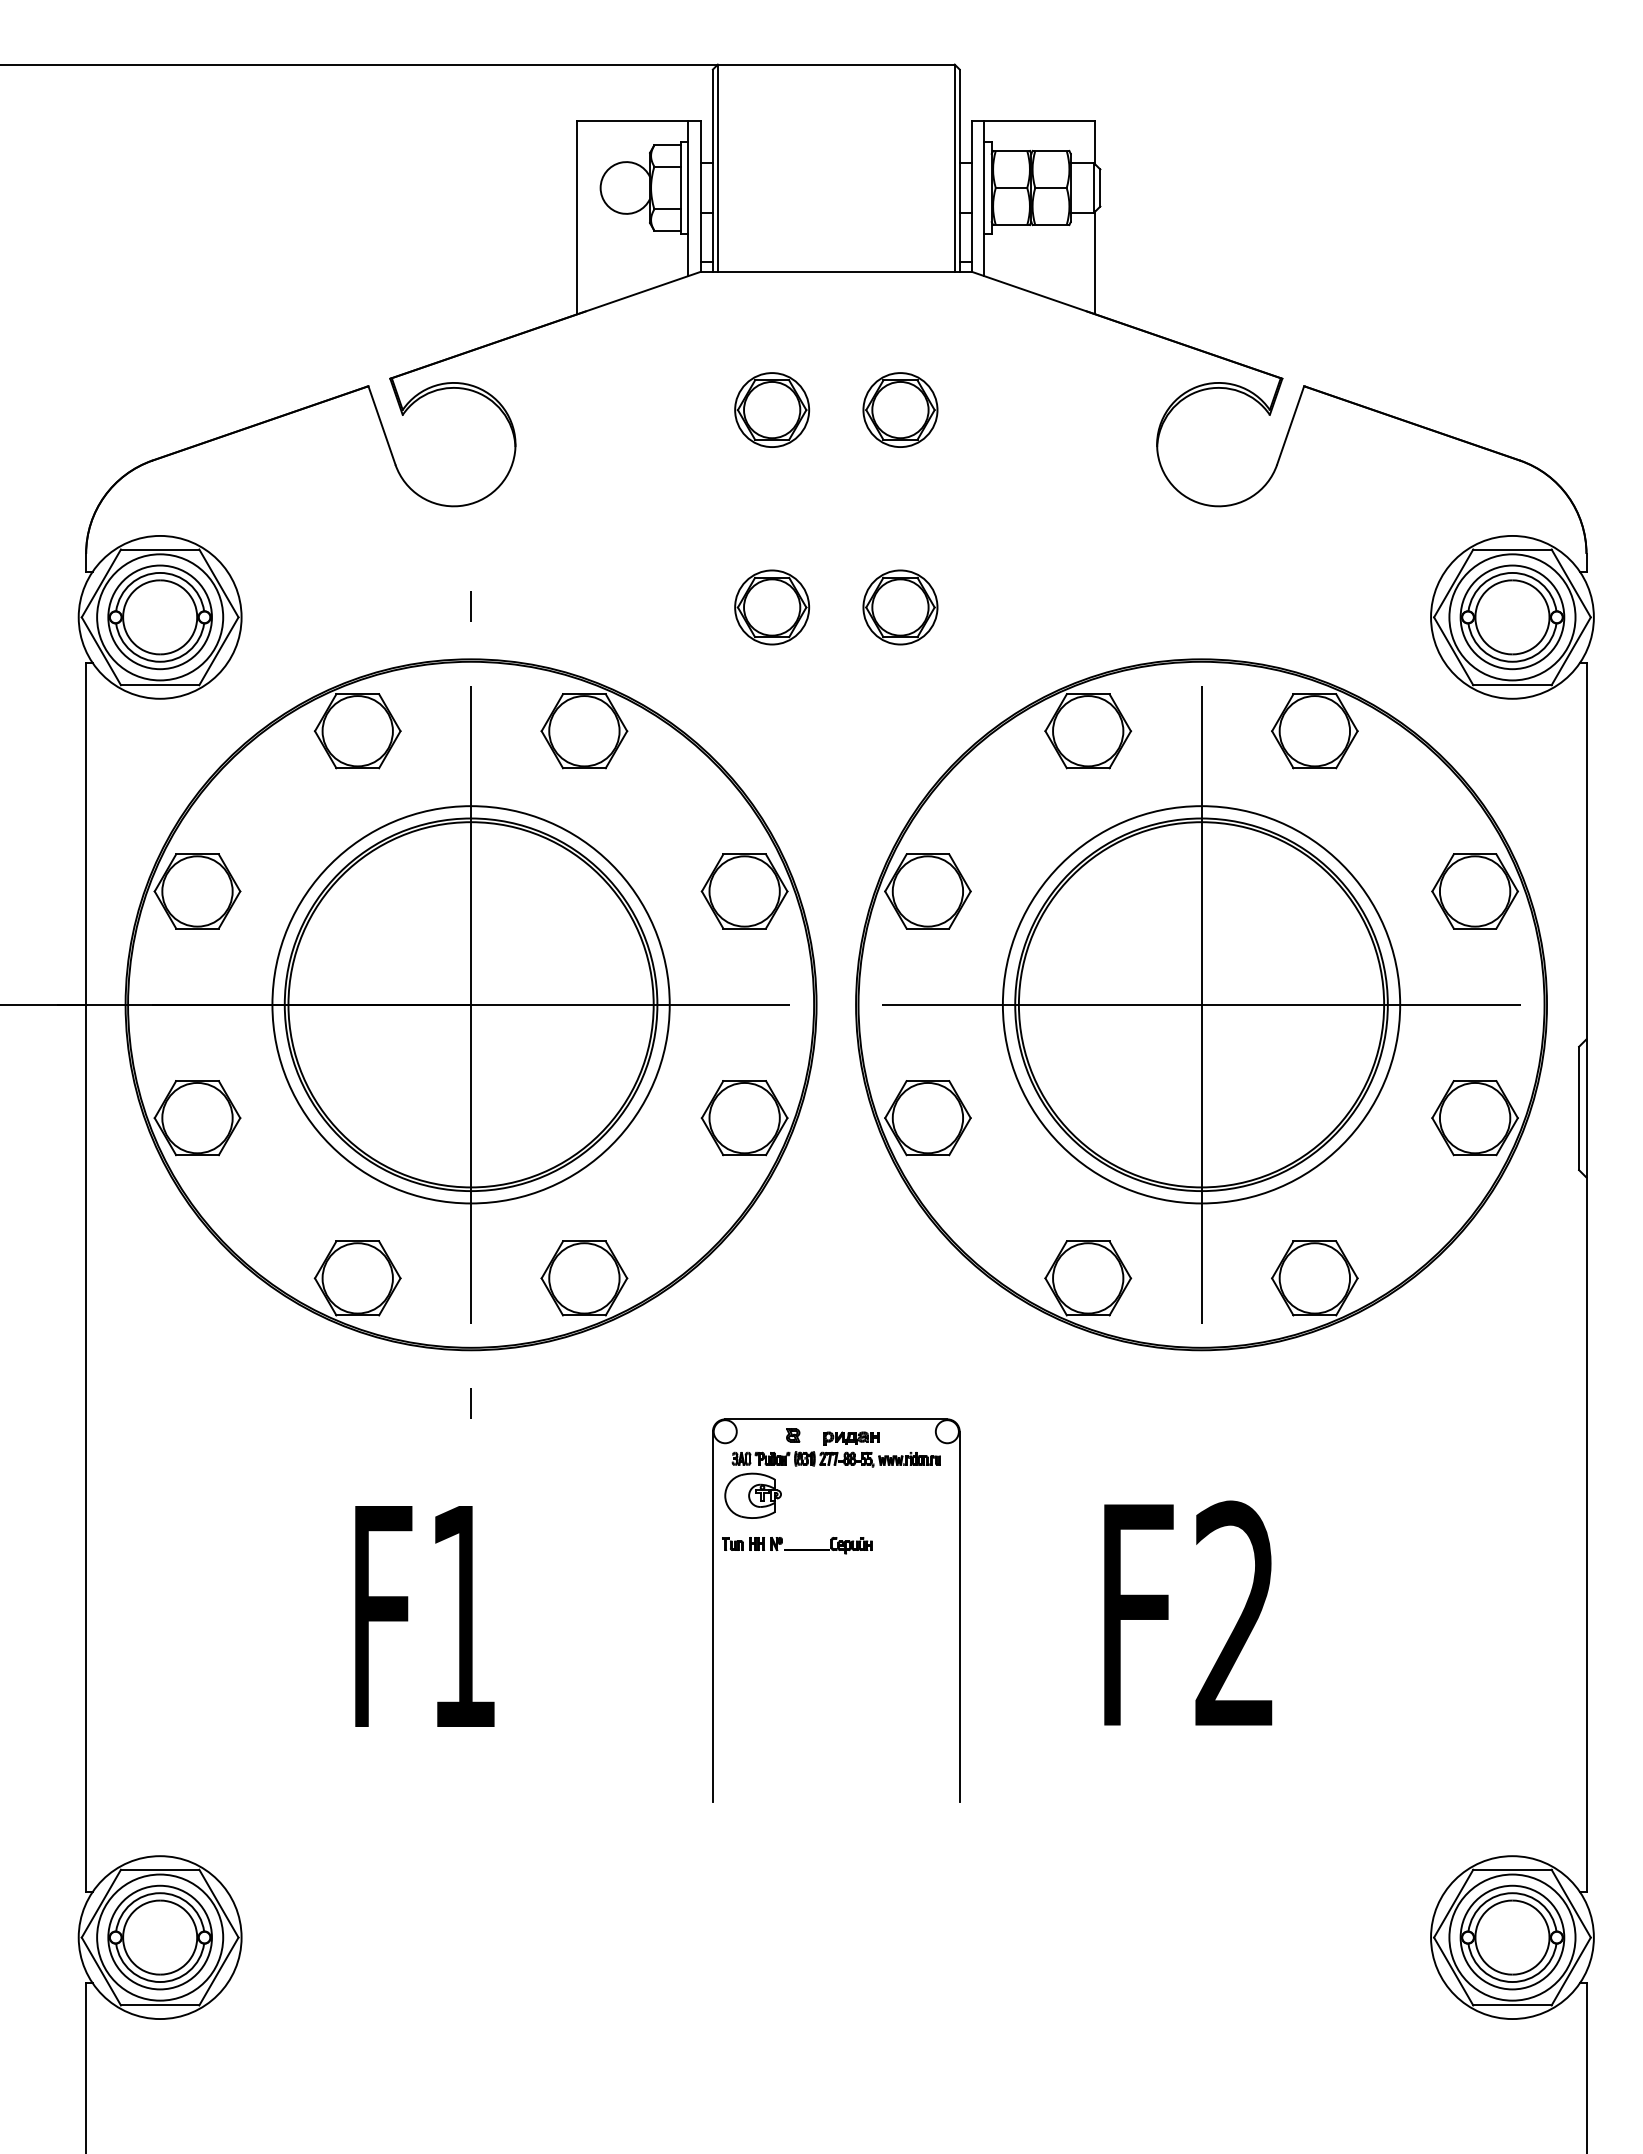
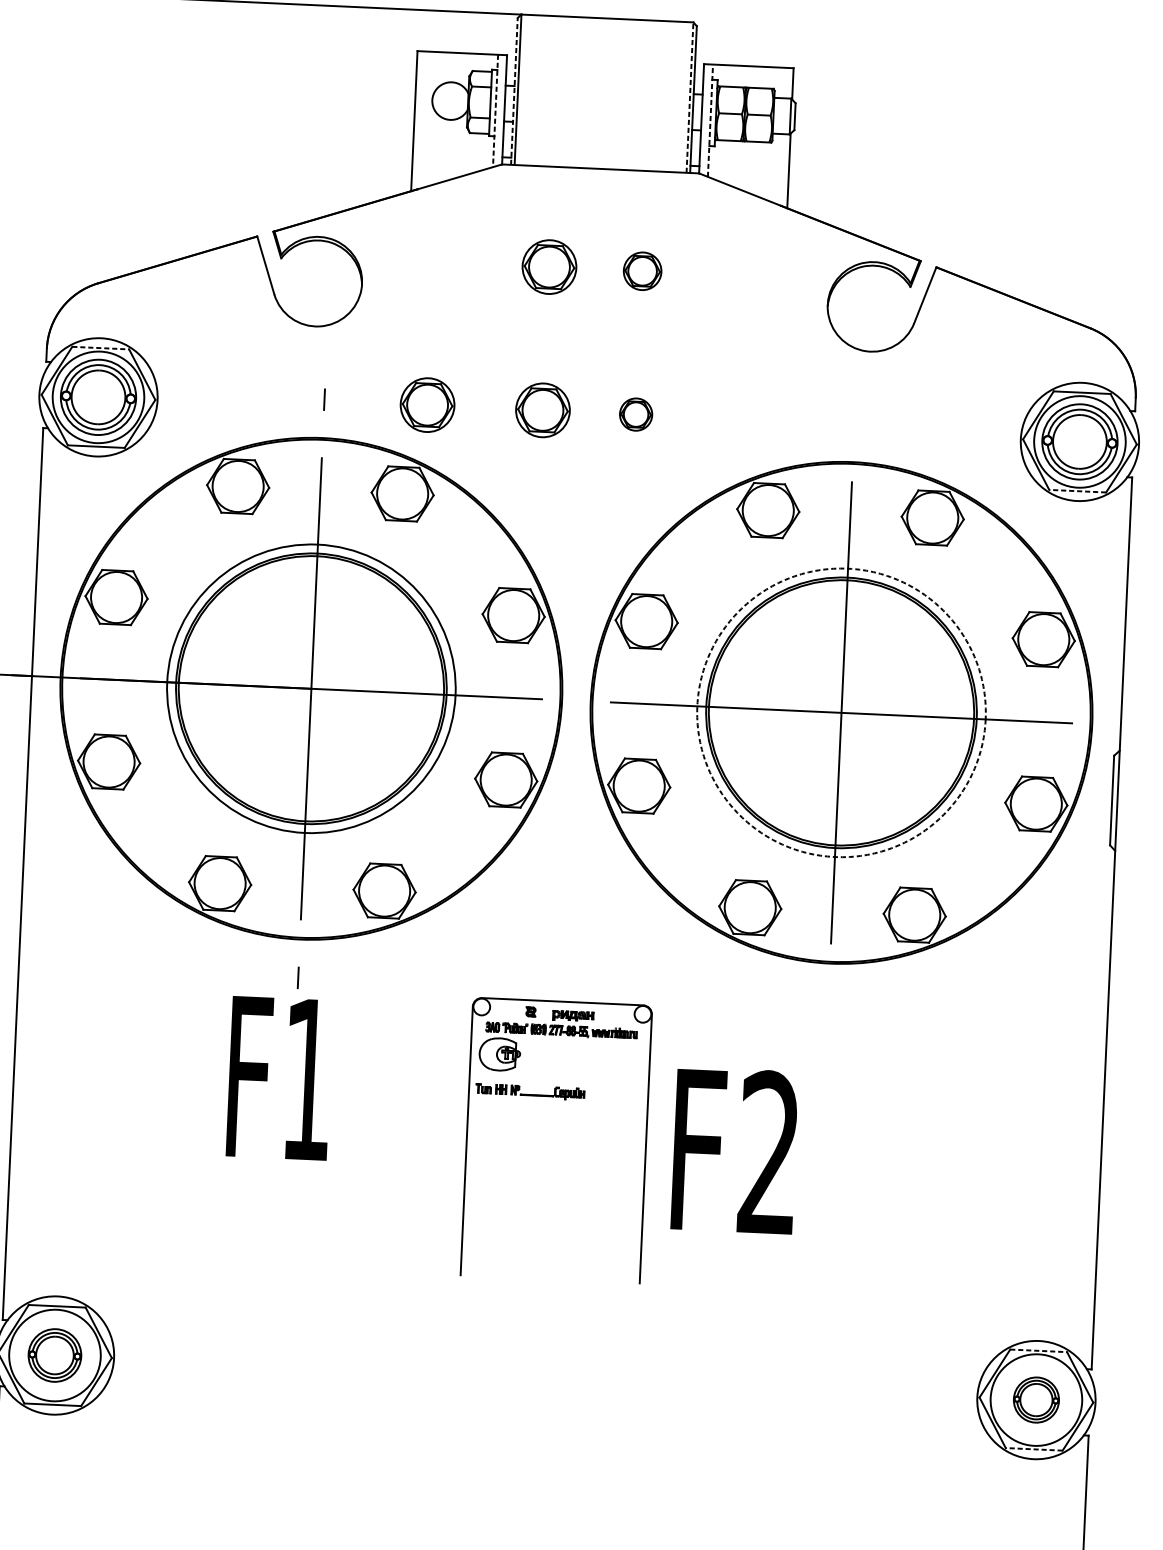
line: (954, 168) -> (689, 97), solid -> dashed
line: (712, 170) -> (514, 91), solid -> dashed
line: (984, 198) -> (710, 120), solid -> dashed
line: (688, 199) -> (495, 111), solid -> dashed
part: (900, 409) -> (642, 270), size x0.7
line: (160, 549) -> (100, 348), solid -> dashed
part: (613, 607) -> (427, 405), added
part: (900, 607) -> (636, 414), size x0.6
line: (1511, 685) -> (1076, 491), solid -> dashed
circle: (1201, 1004) -> (841, 712), solid -> dashed
text: (1188, 1612) -> (735, 1149), moved
text: (424, 1616) -> (279, 1078), moved
line: (1512, 1869) -> (1038, 1350), solid -> dashed
part: (159, 1937) -> (54, 1355), size x0.7
part: (1512, 1937) -> (1036, 1400), size x0.6
line: (1511, 2005) -> (1033, 1449), solid -> dashed

